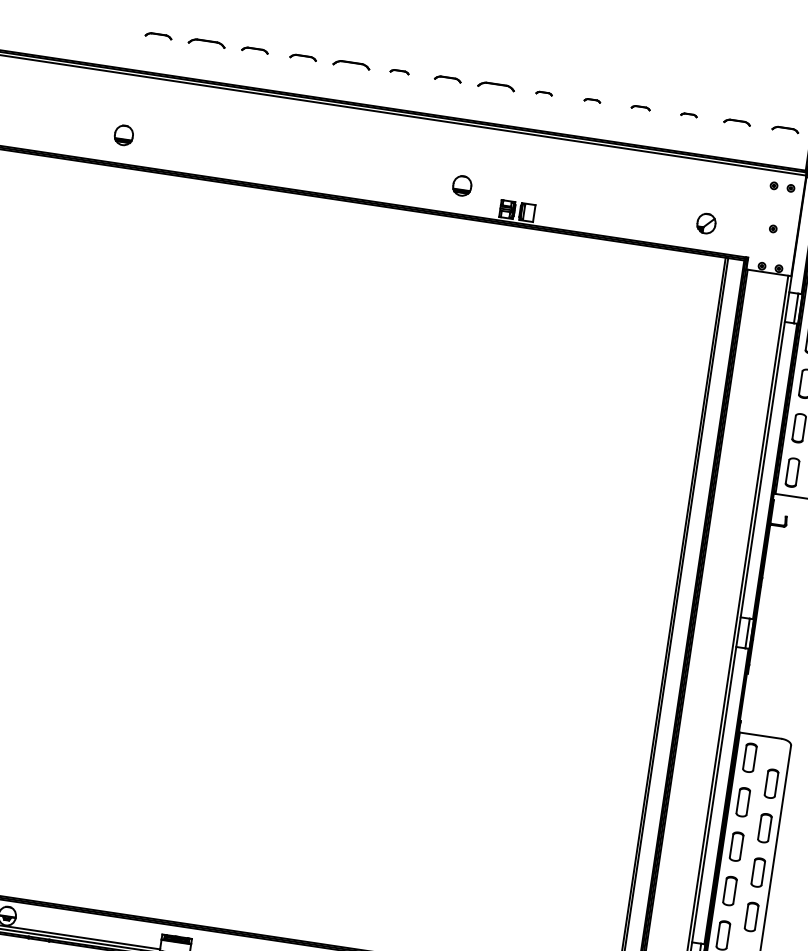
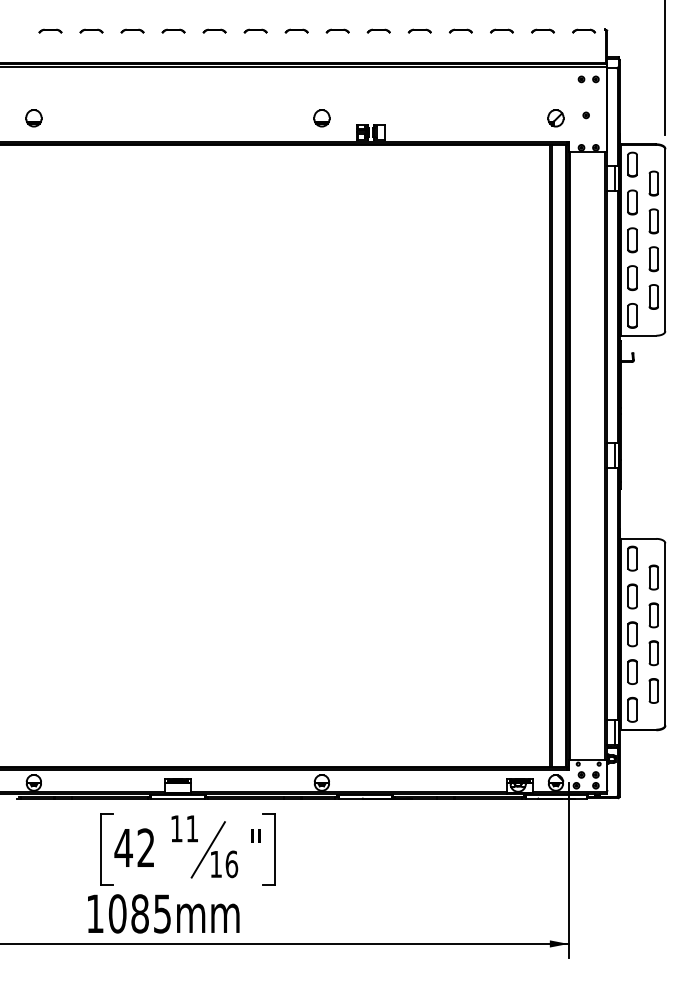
part: (206, 42) -> (91, 30), size x0.71
part: (351, 63) -> (214, 30), size x0.71
part: (399, 71) -> (255, 30), size x1.43
part: (495, 85) -> (337, 30), size x0.71
part: (544, 92) -> (378, 30), size x1.67
part: (592, 99) -> (419, 30), size x1.67
part: (640, 107) -> (460, 30), size x1.43
part: (688, 114) -> (501, 30), size x1.67
part: (705, 223) -> (555, 118), moved

